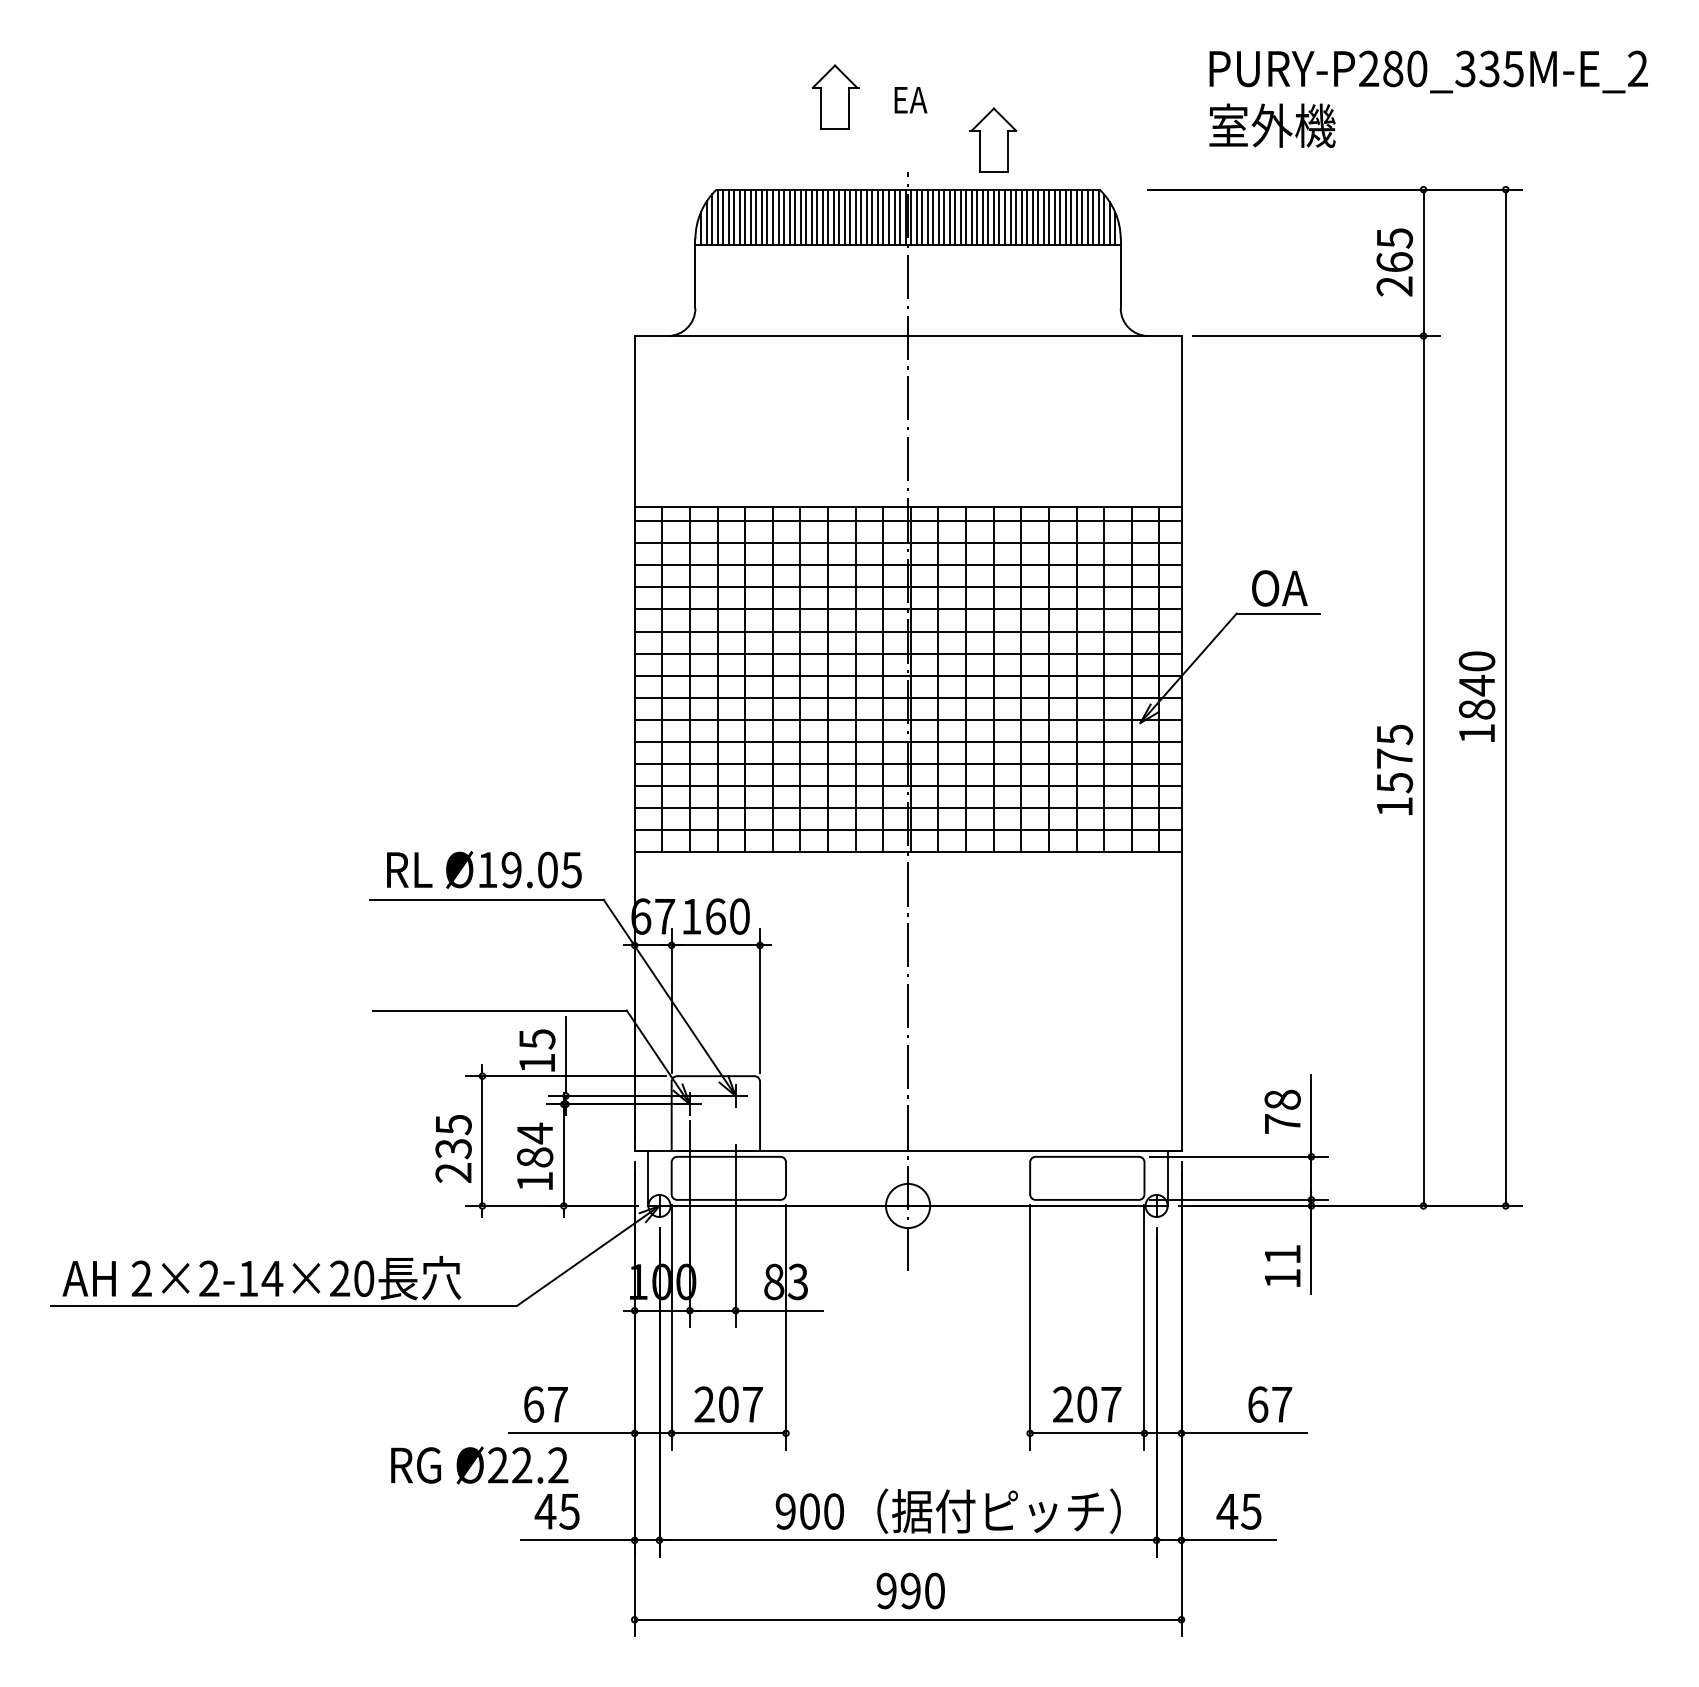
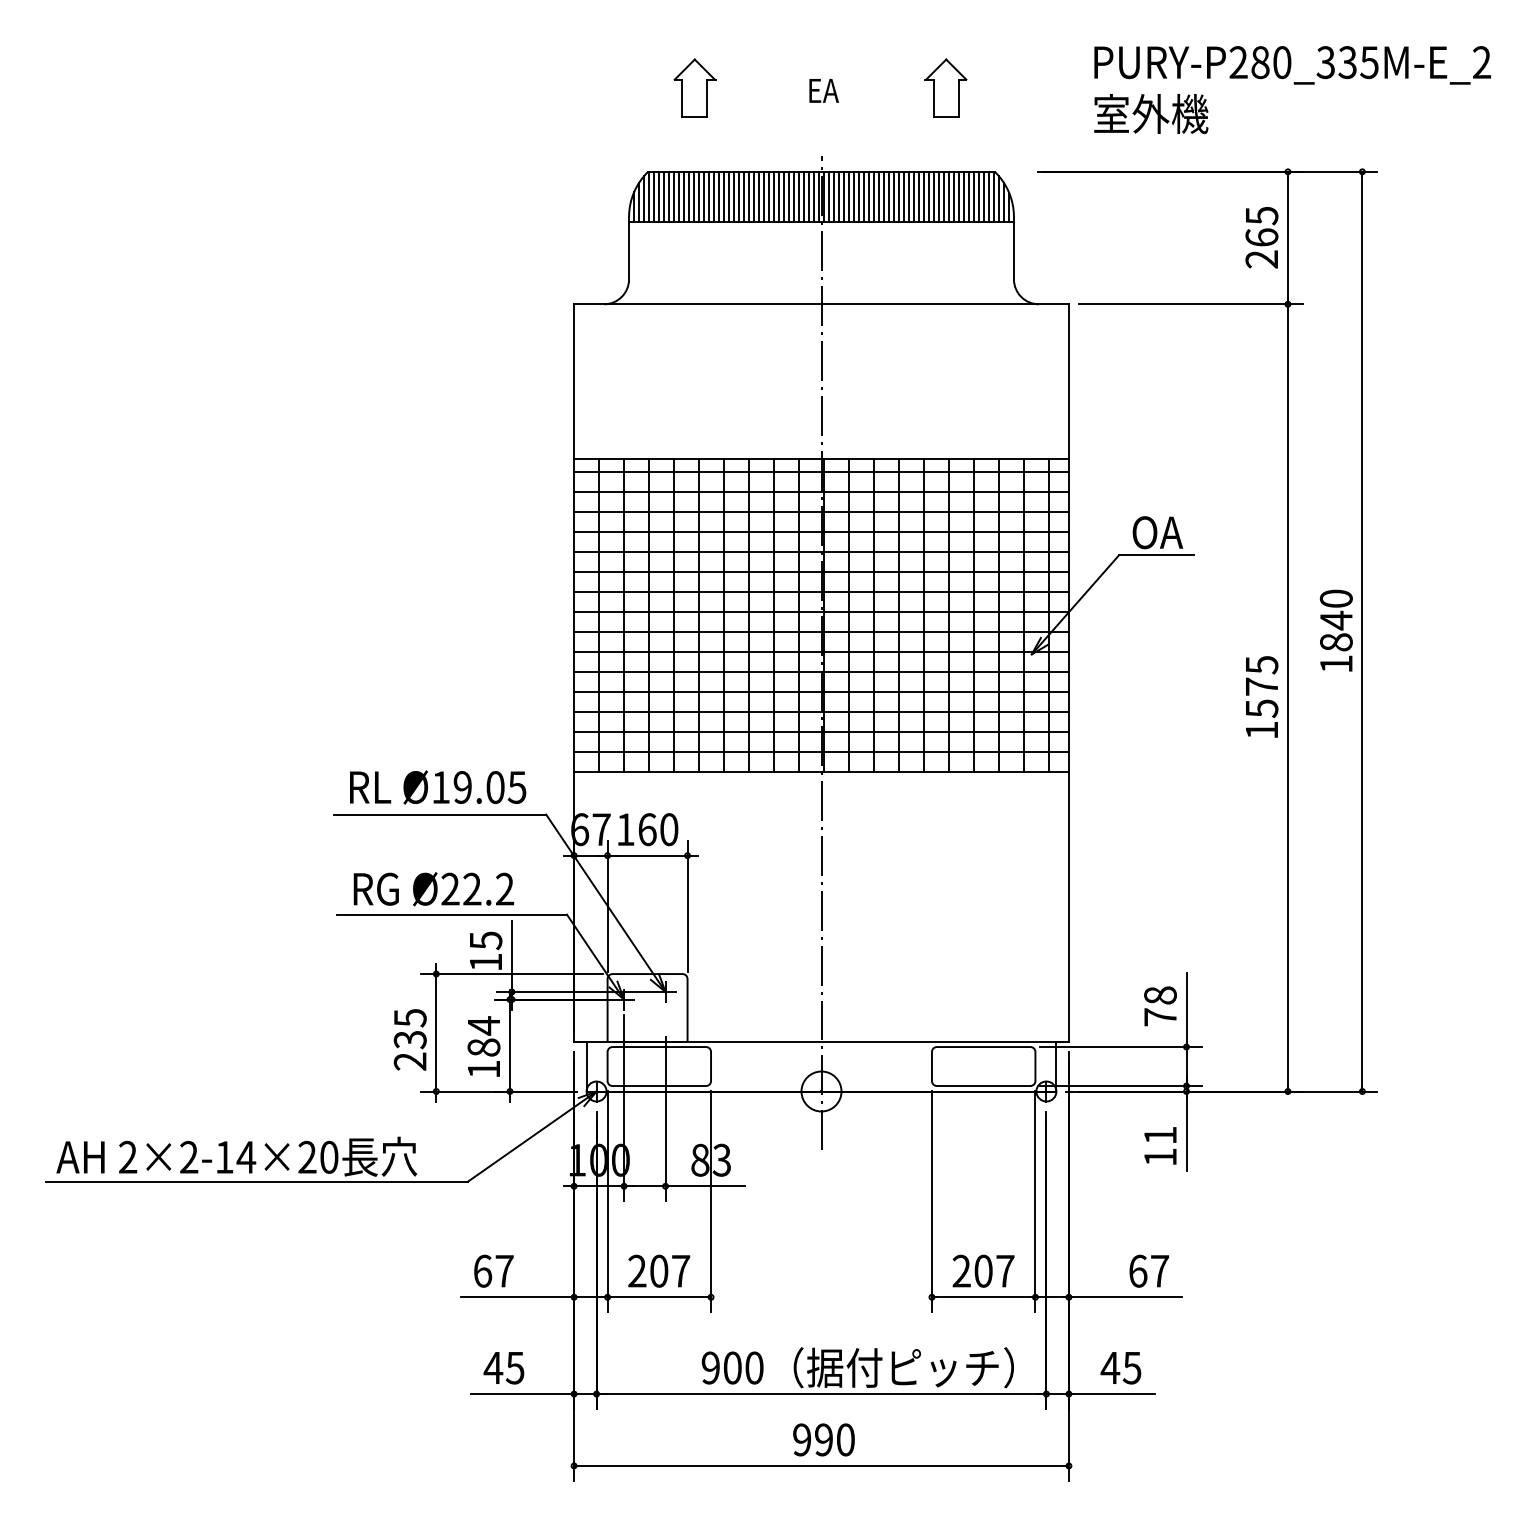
part: (835, 96) -> (695, 87), moved
part: (993, 139) -> (945, 87), moved
text: (479, 1465) -> (433, 889), moved

